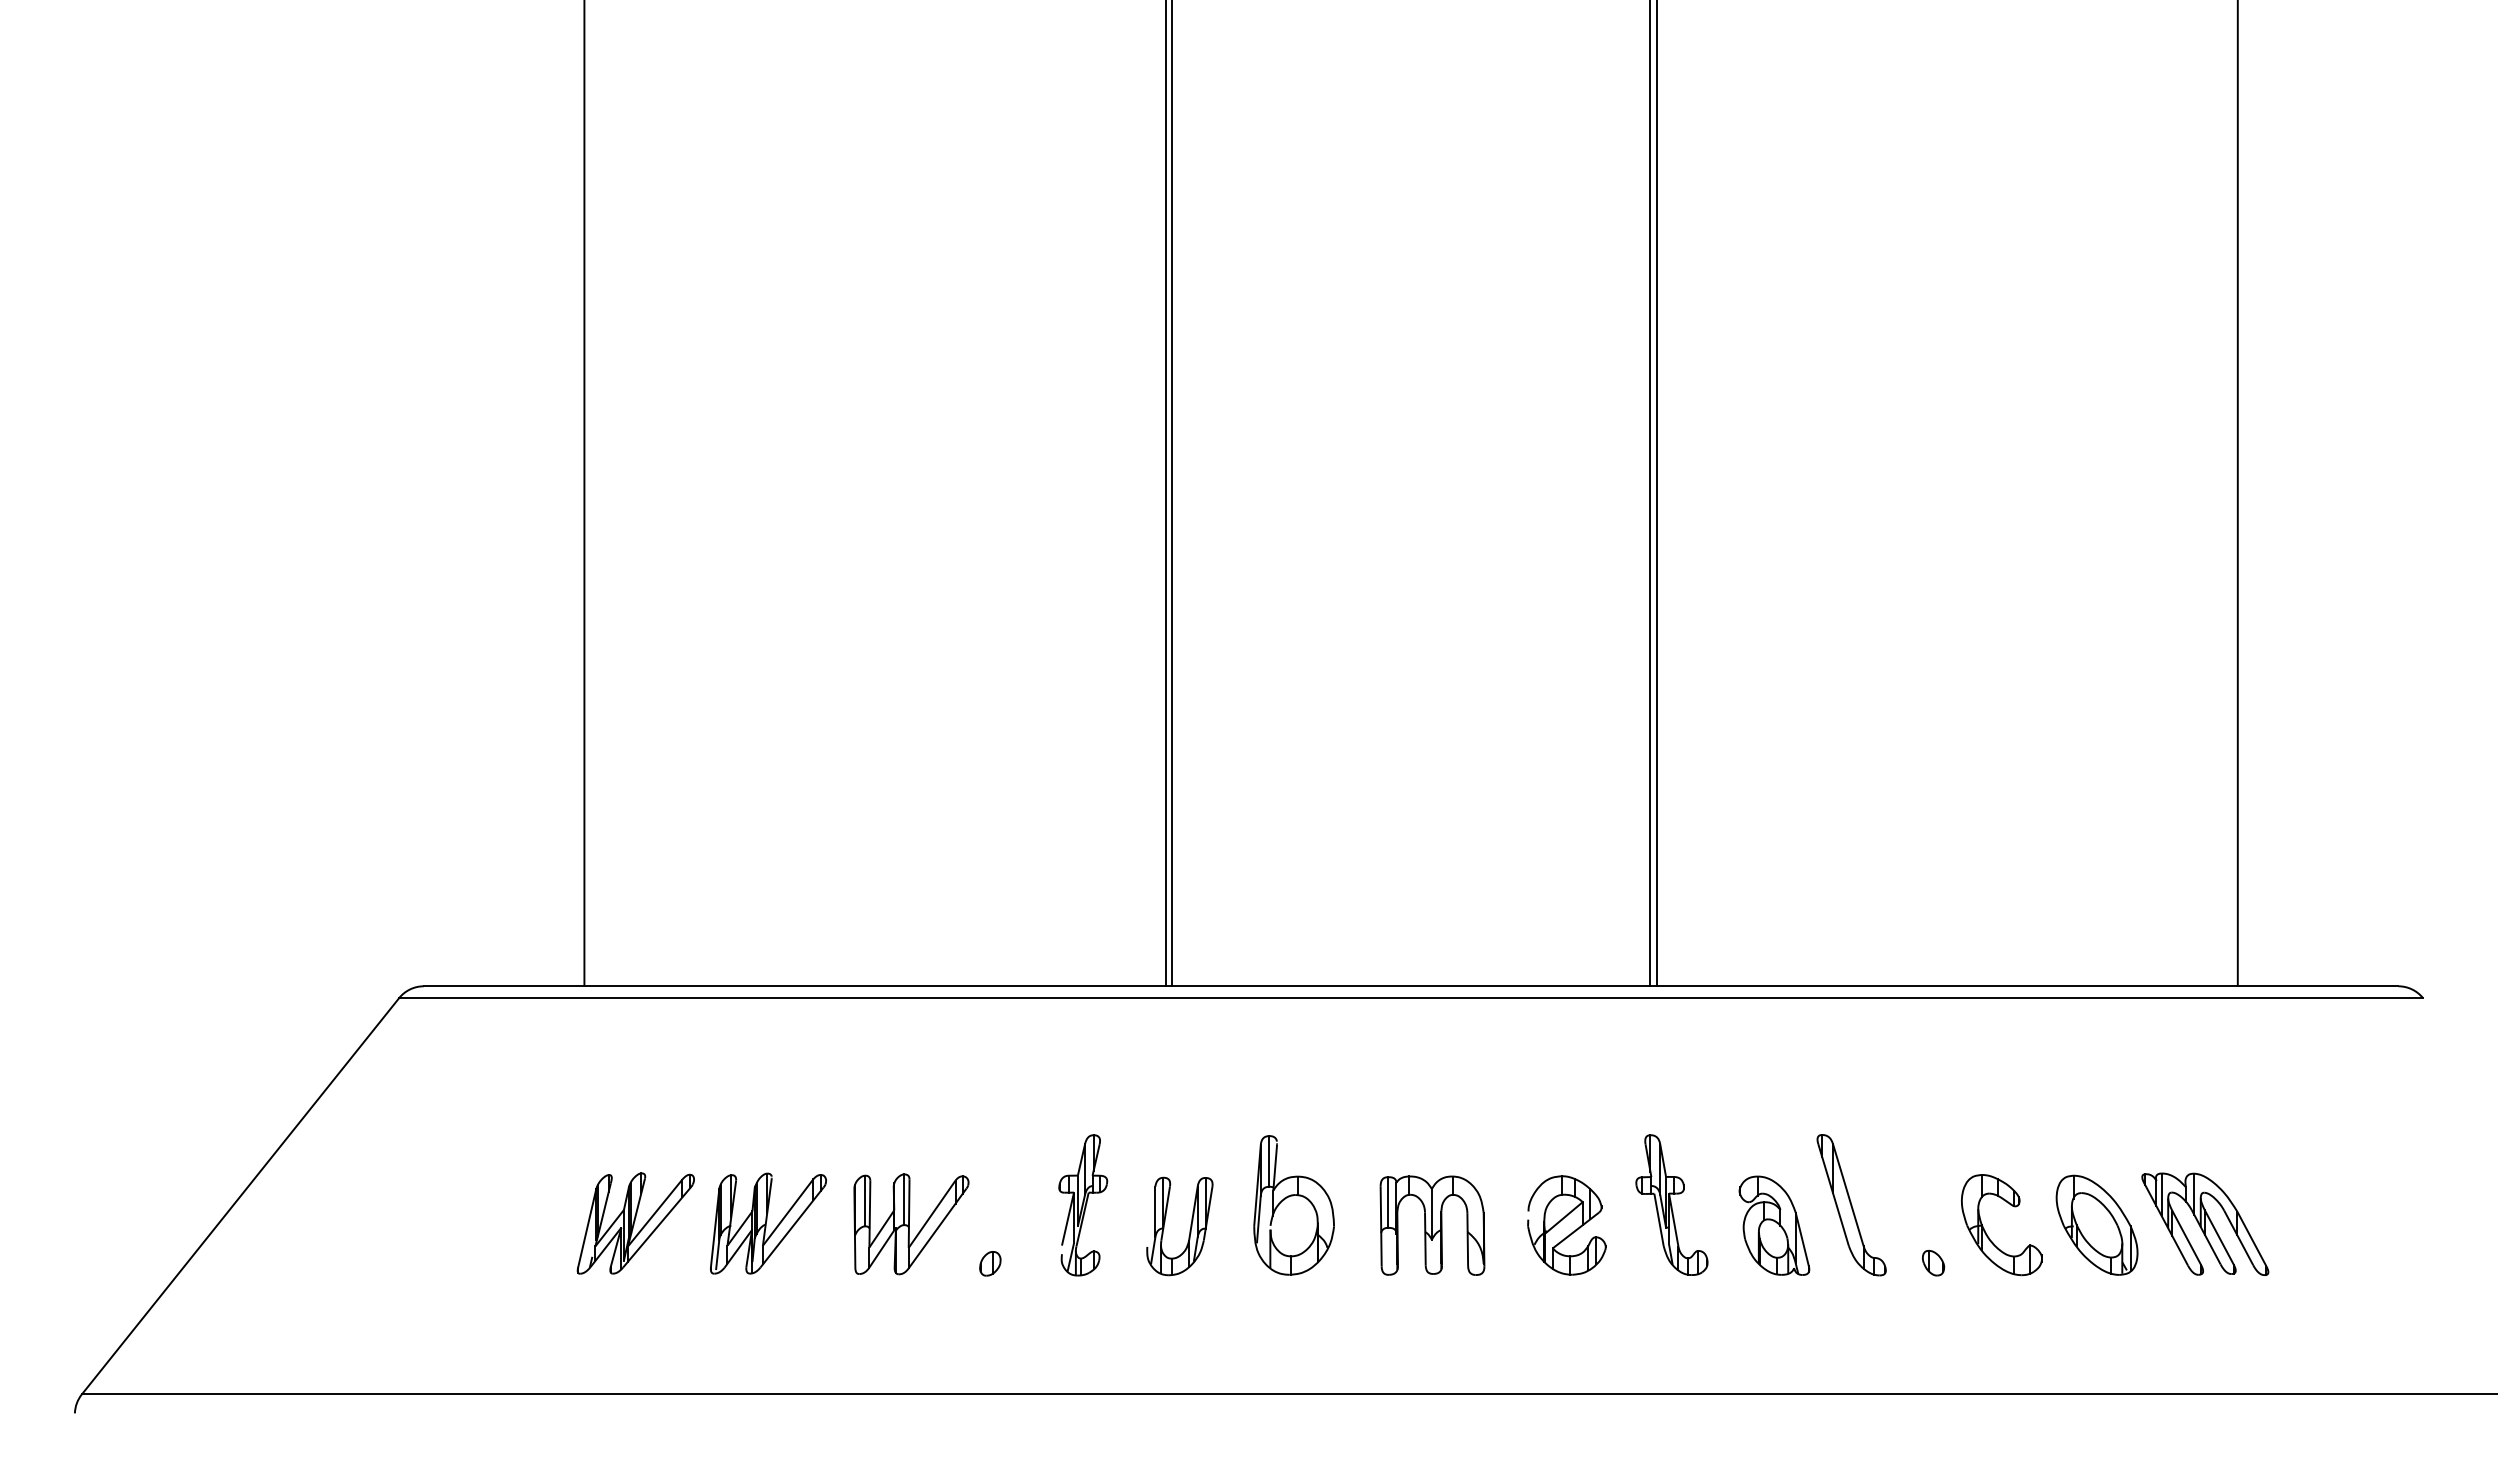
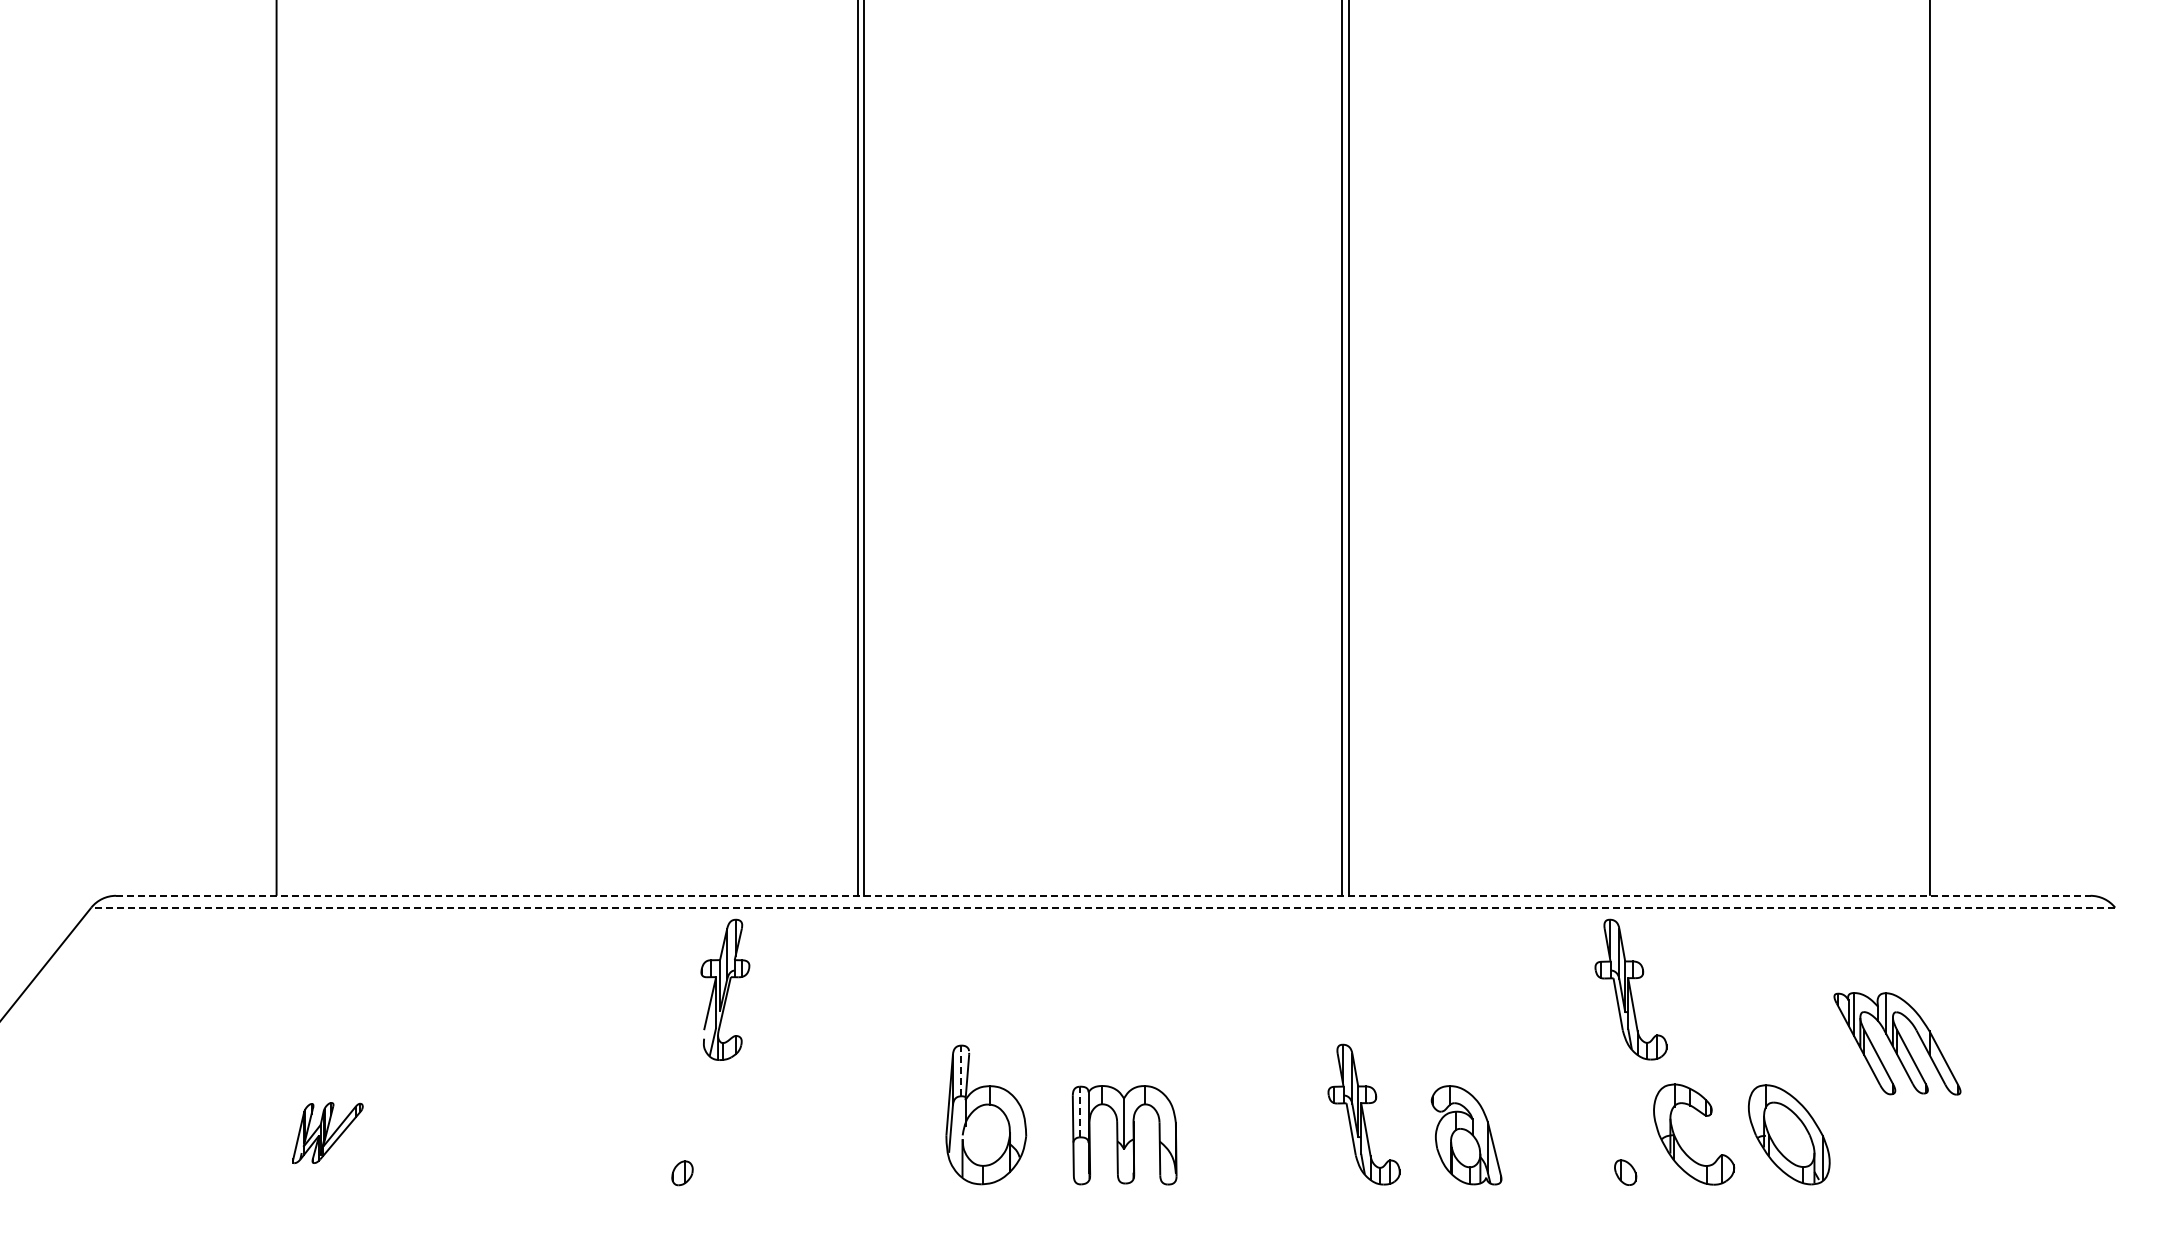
line: (1411, 986) -> (1103, 896), solid -> dashed
line: (1411, 998) -> (1103, 908), solid -> dashed
part: (1938, 1079) -> (1630, 989), added
line: (1268, 1160) -> (960, 1070), solid -> dashed
line: (1387, 1202) -> (1079, 1112), solid -> dashed
part: (1083, 1205) -> (725, 990), moved
part: (1851, 1205) -> (1543, 1115), removed
part: (635, 1223) -> (327, 1133), size x0.6
part: (768, 1223) -> (460, 1133), removed
part: (2205, 1223) -> (1897, 1043), moved
part: (911, 1224) -> (603, 1134), removed
part: (1566, 1225) -> (1258, 1135), removed
part: (1189, 1230) -> (881, 1140), removed

